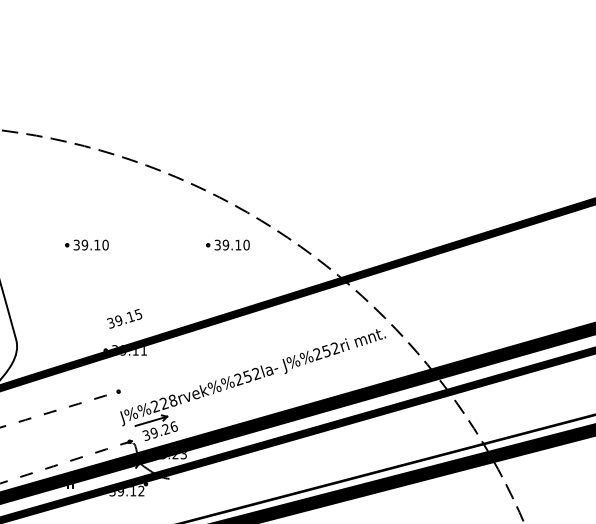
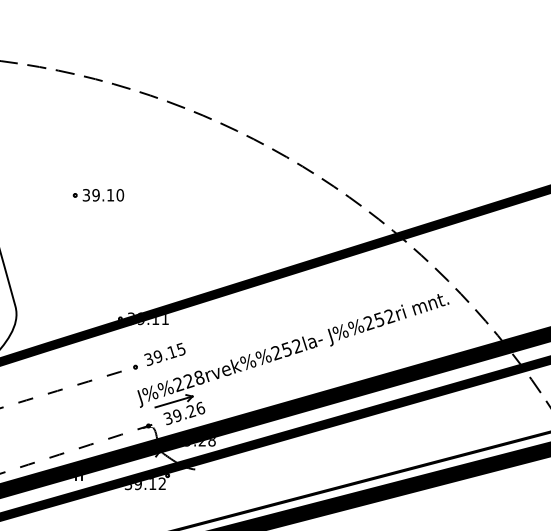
part: (227, 244) -> (263, 194), removed
text: (124, 318) -> (164, 354), moved
text: (175, 455) -> (202, 442), 55.23 -> 39.28

